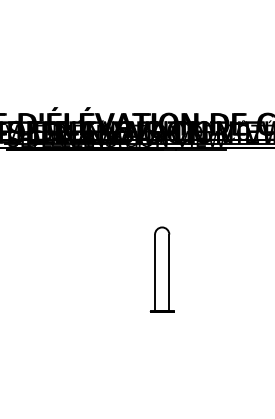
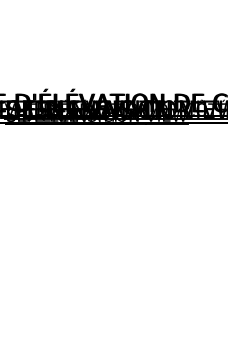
part: (161, 269) -> (133, 223), removed

